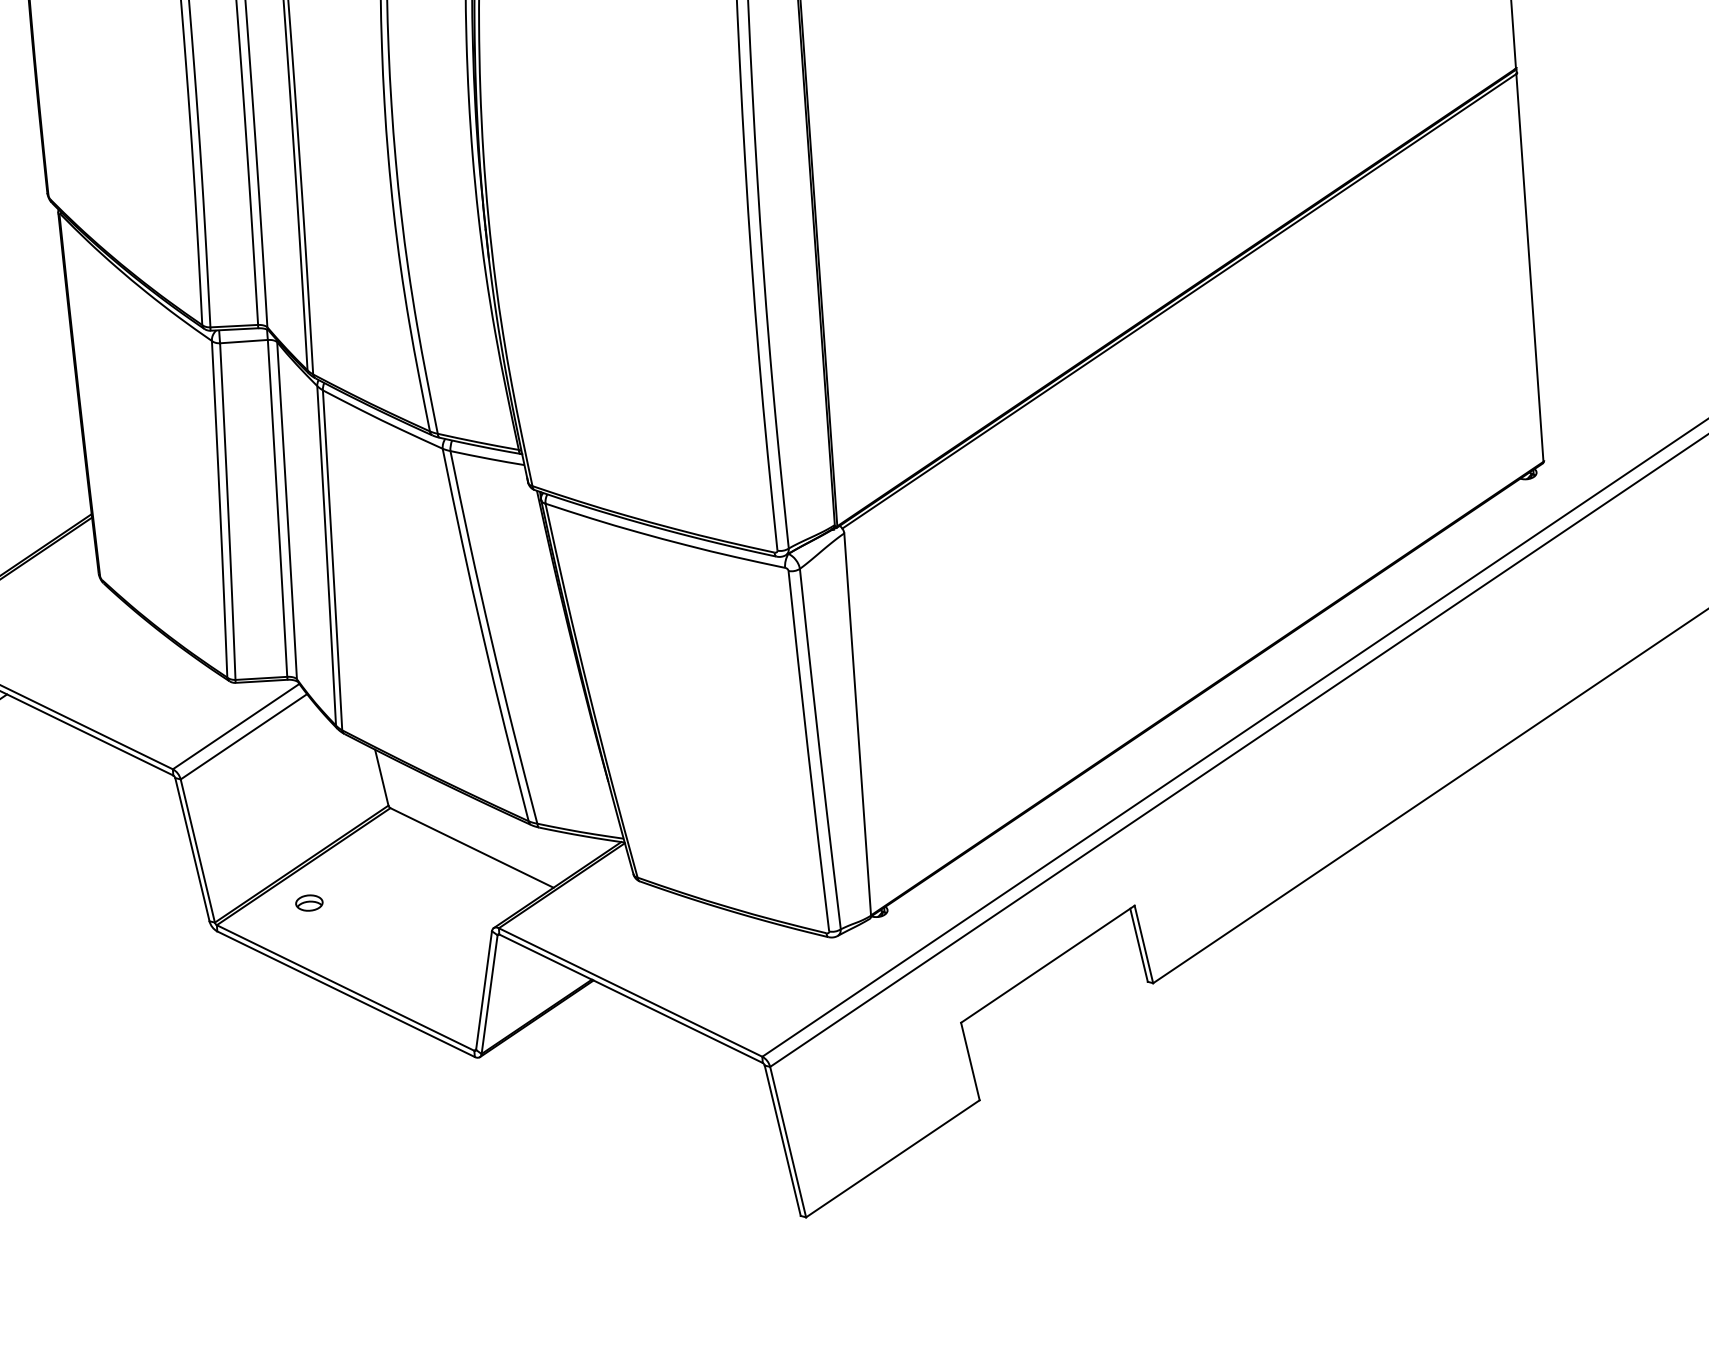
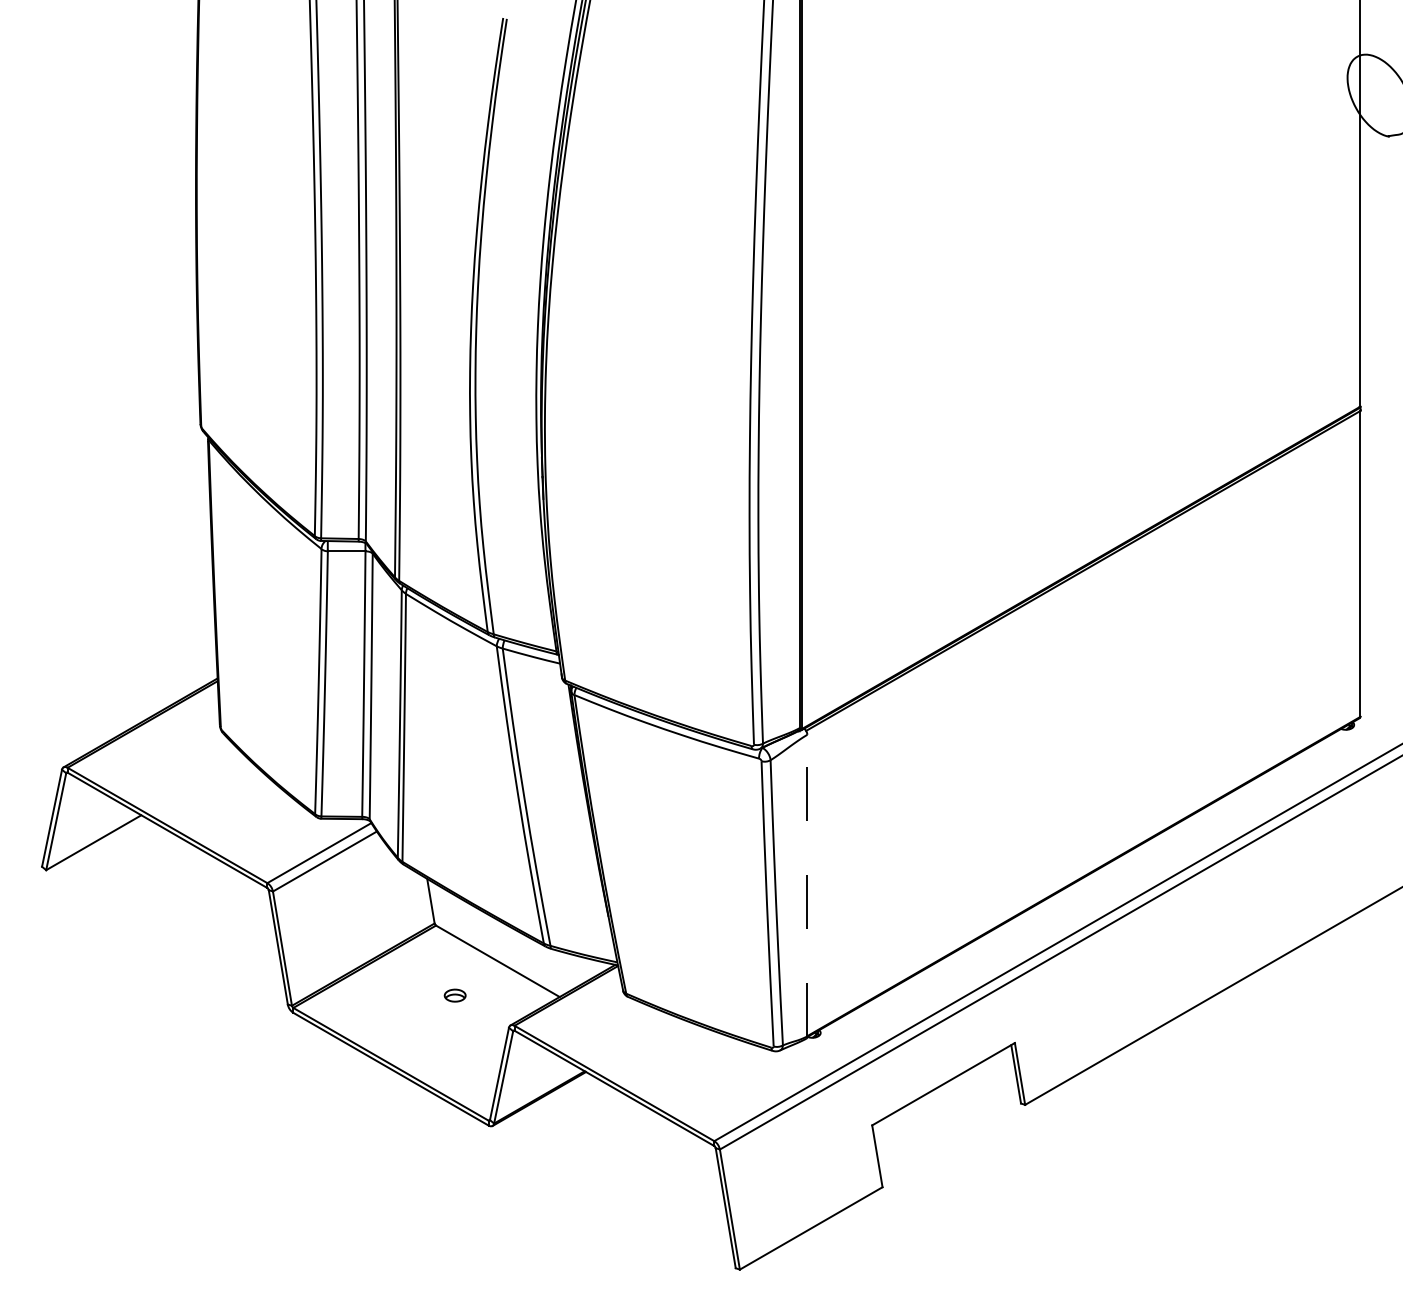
line: (857, 724) -> (807, 885), solid -> dashed
part: (308, 902) -> (454, 995), moved

